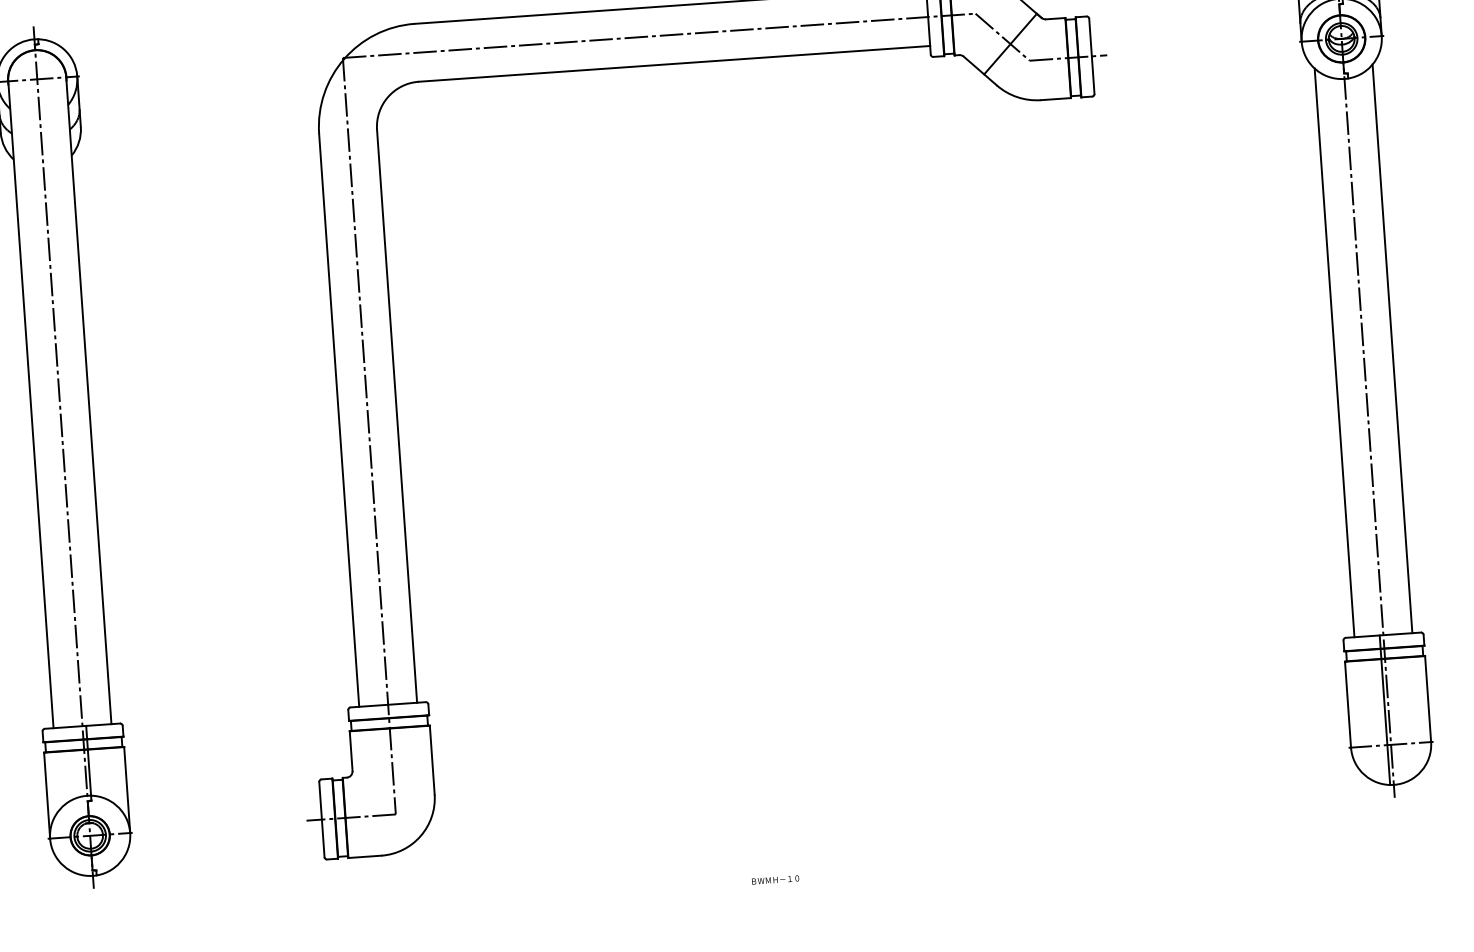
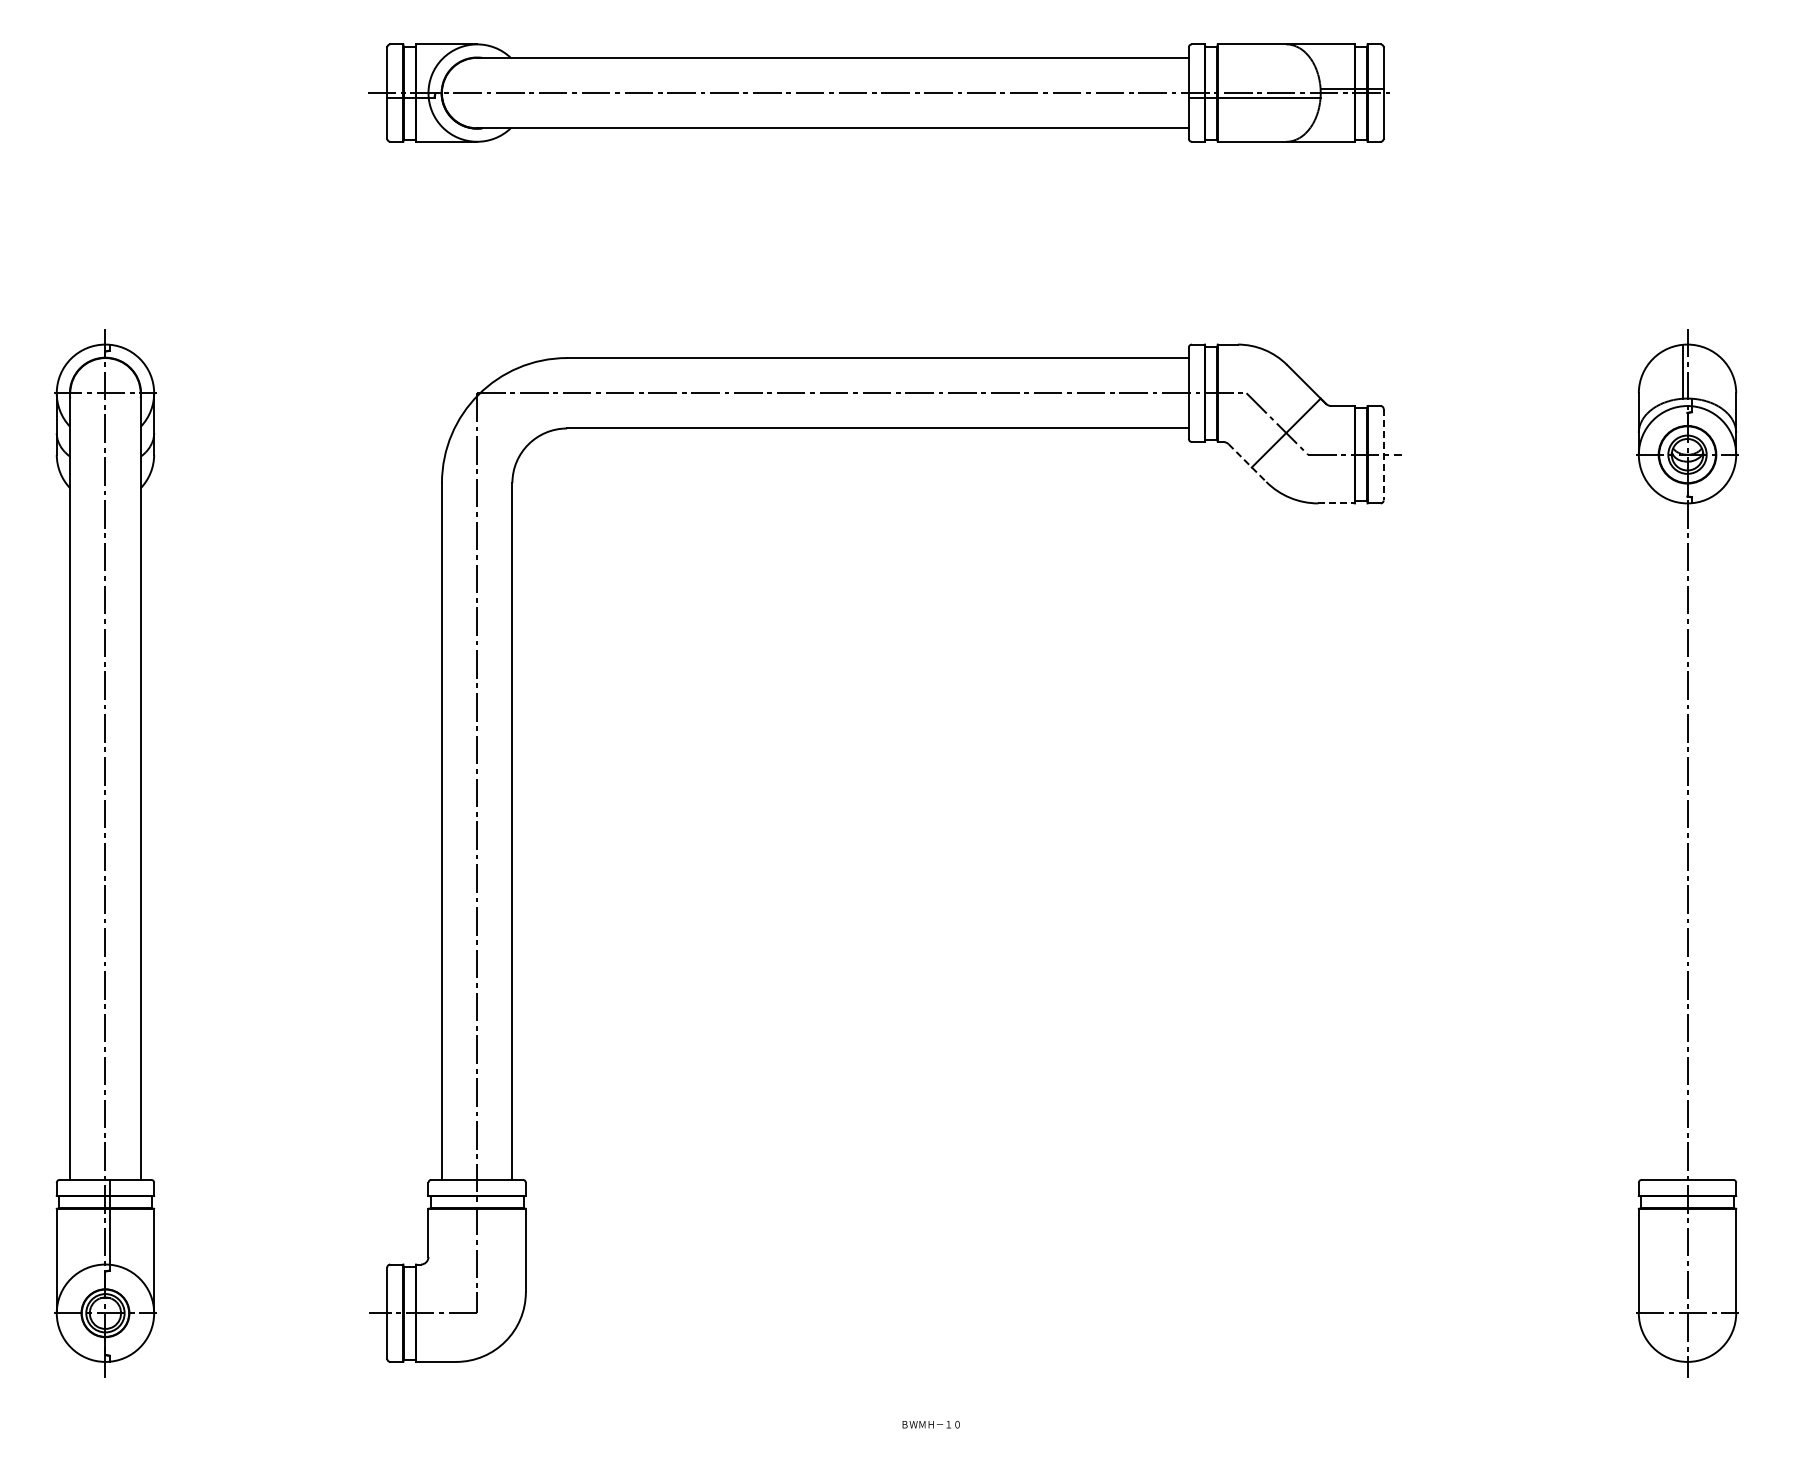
line: (1091, 56) -> (1383, 454), solid -> dashed
line: (980, 71) -> (1247, 463), solid -> dashed
line: (1056, 99) -> (1337, 503), solid -> dashed
line: (1392, 348) -> (1722, 833), removed
line: (1334, 352) -> (1652, 833), removed
line: (1385, 709) -> (1683, 1270), removed

